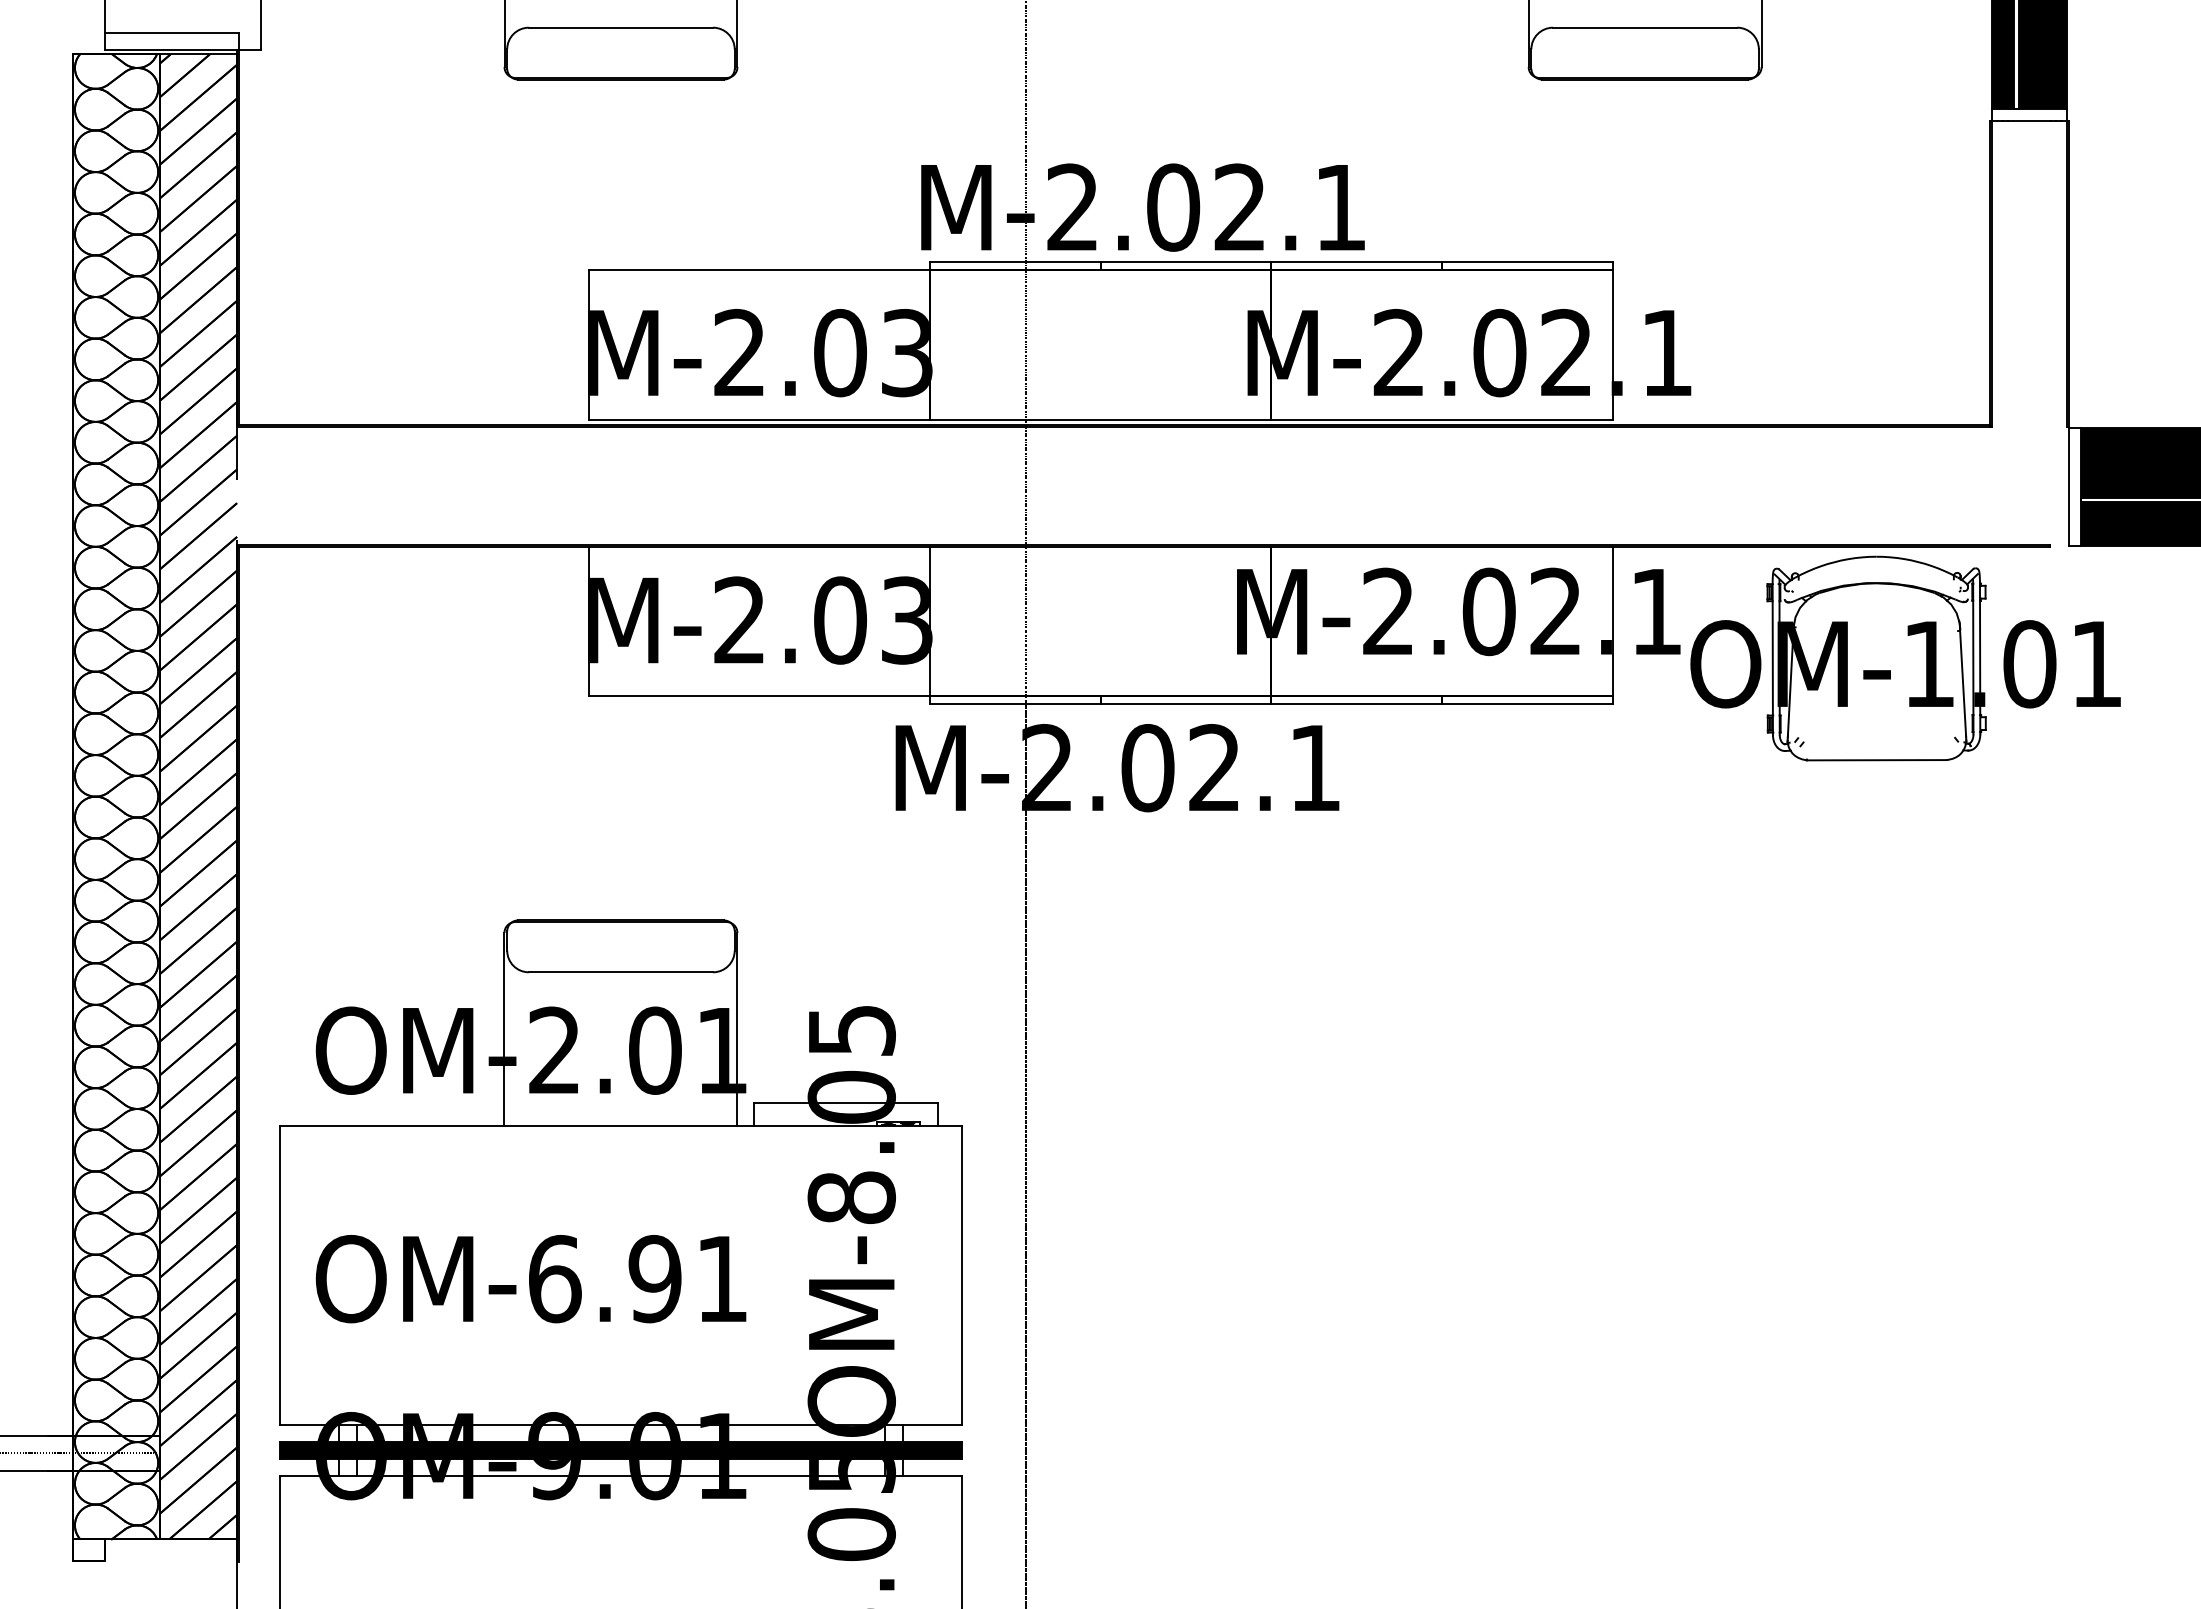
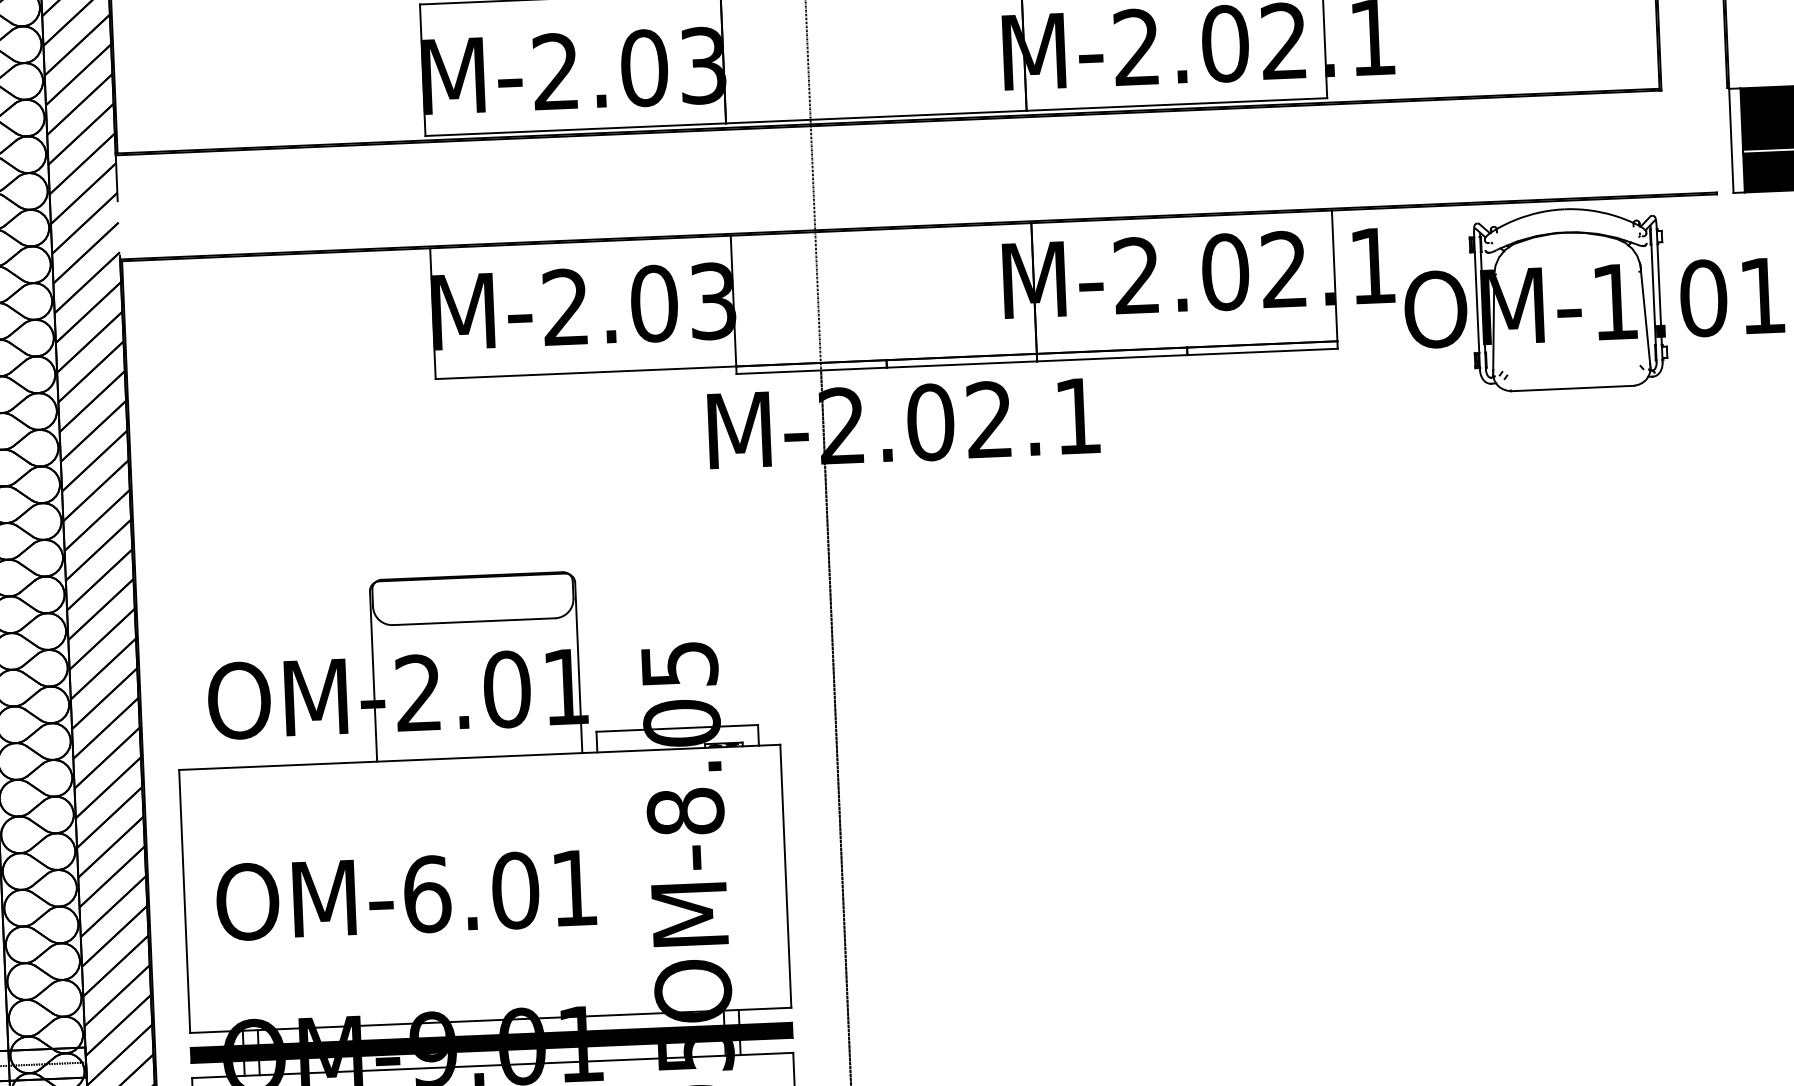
text: (654, 1279) -> (514, 891), OM-6.91 -> OM-6.01

